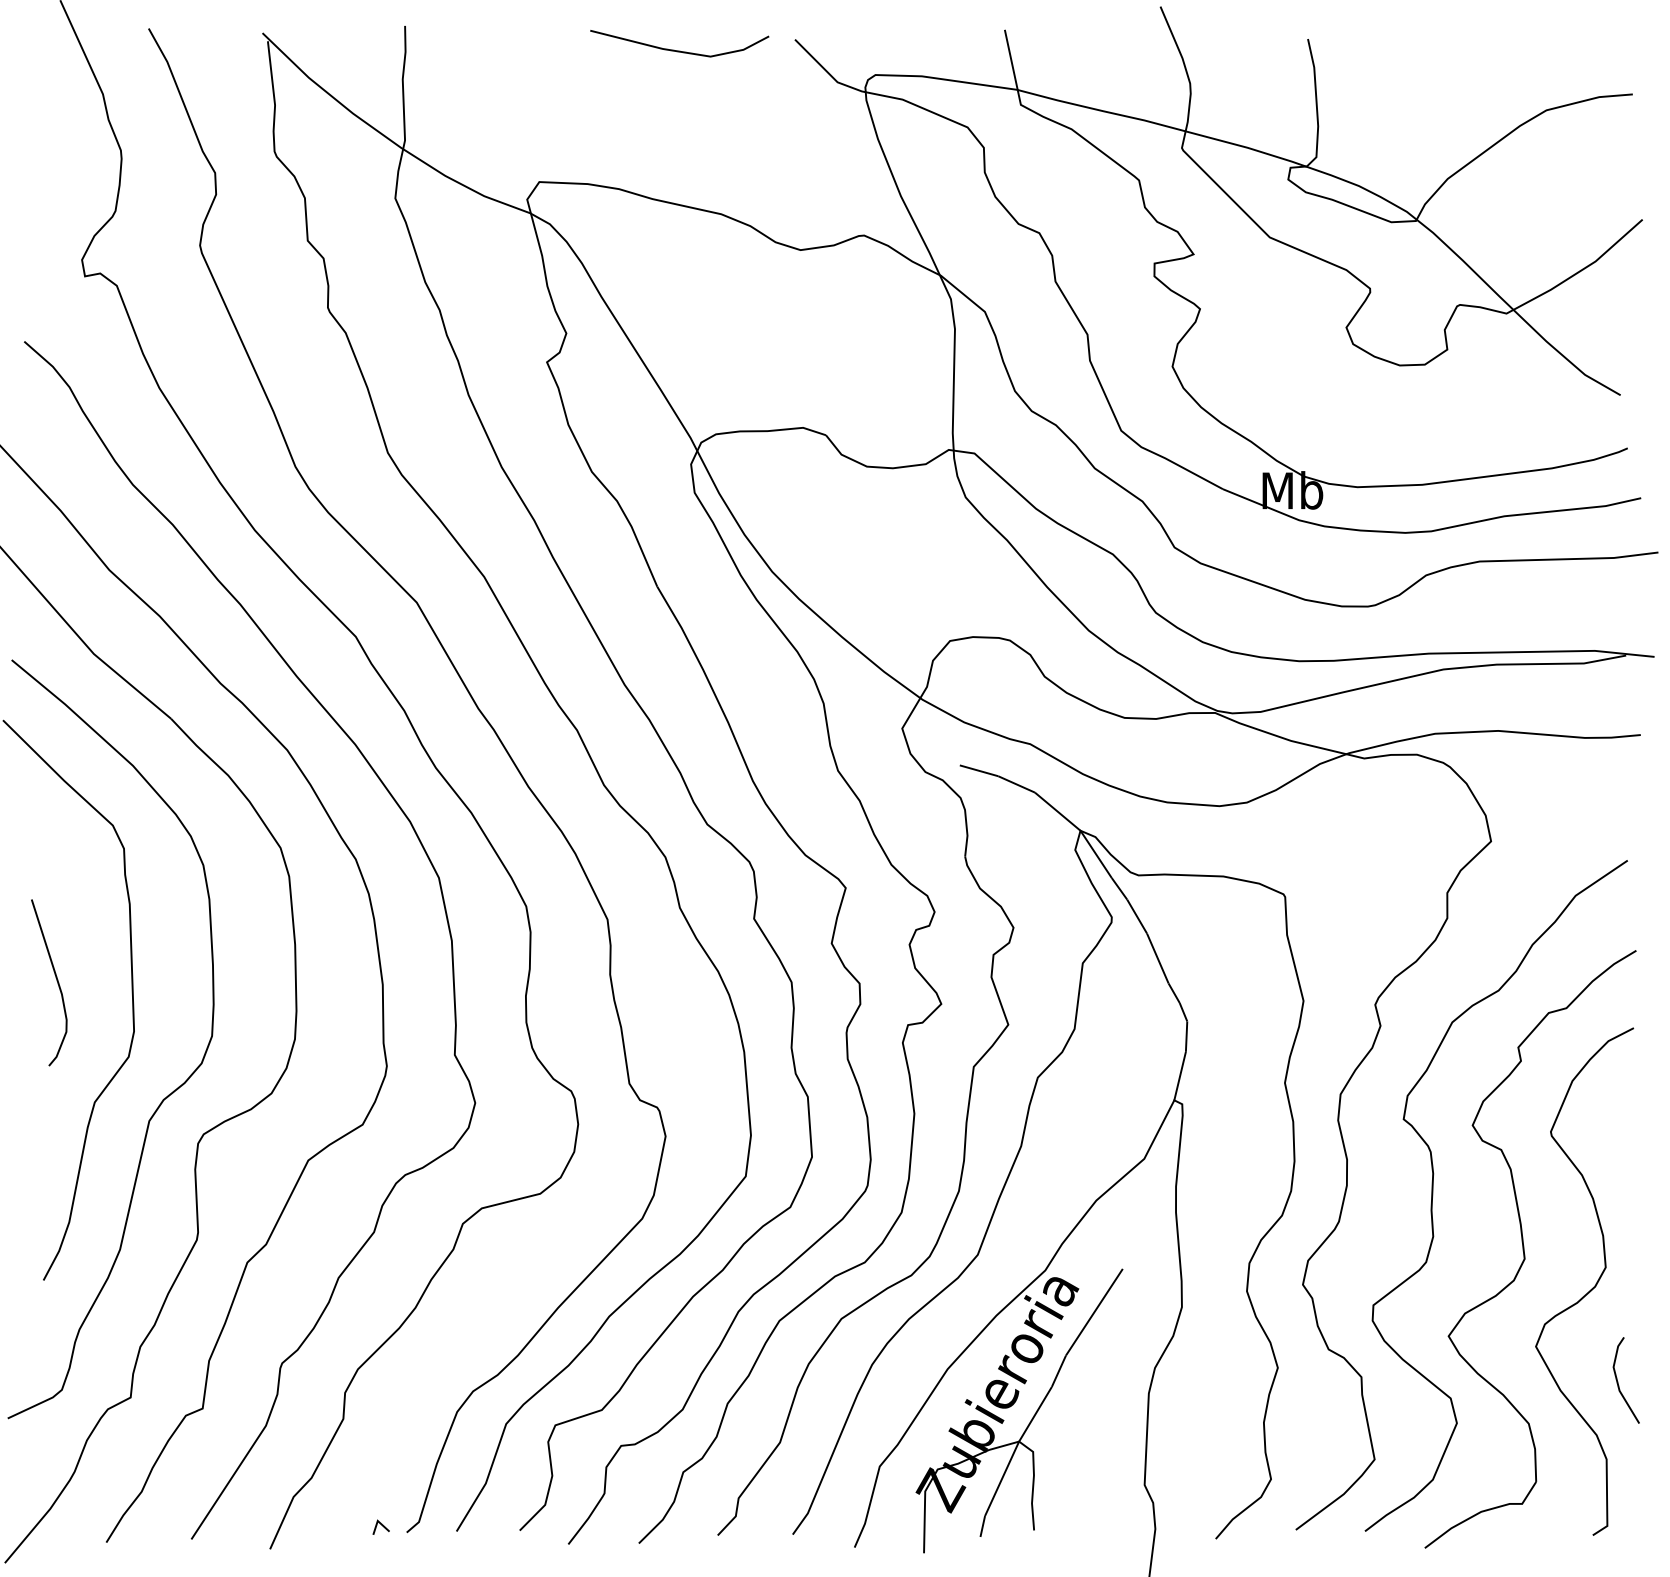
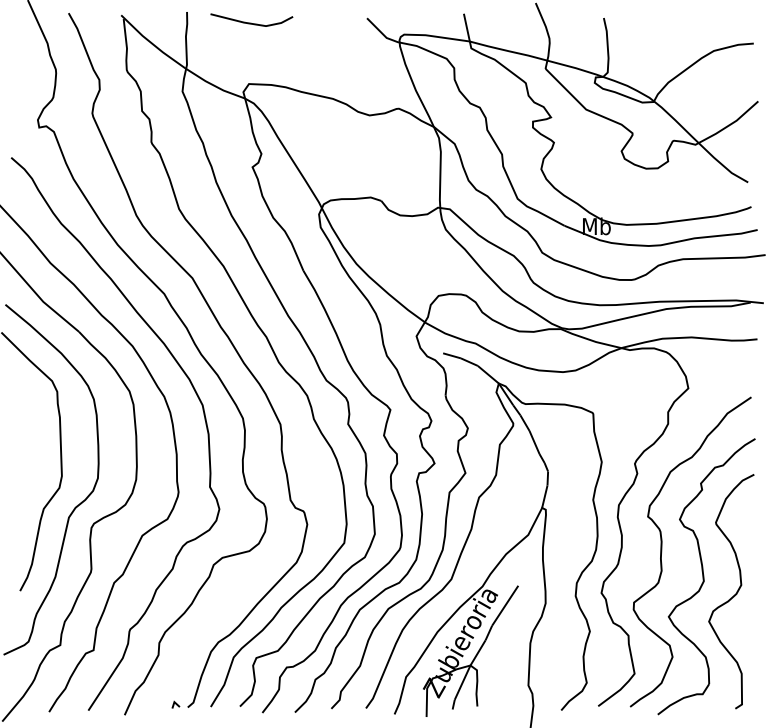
line: (679, 48) -> (251, 22), moved
curve: (55, 982) -> (25, 453), removed
line: (1619, 1380) -> (747, 637), removed

